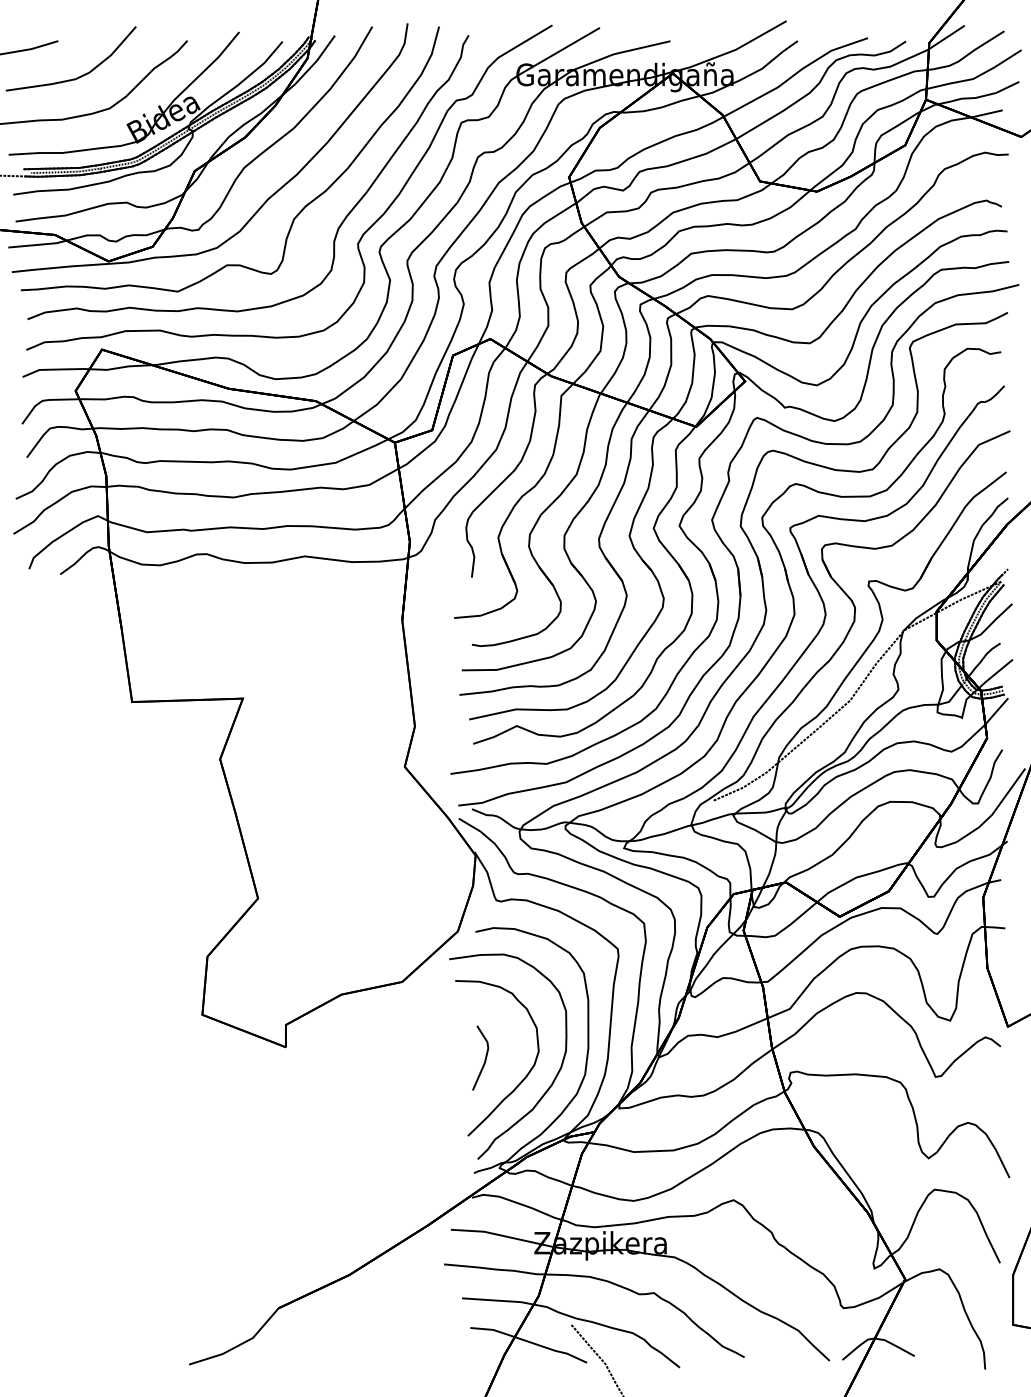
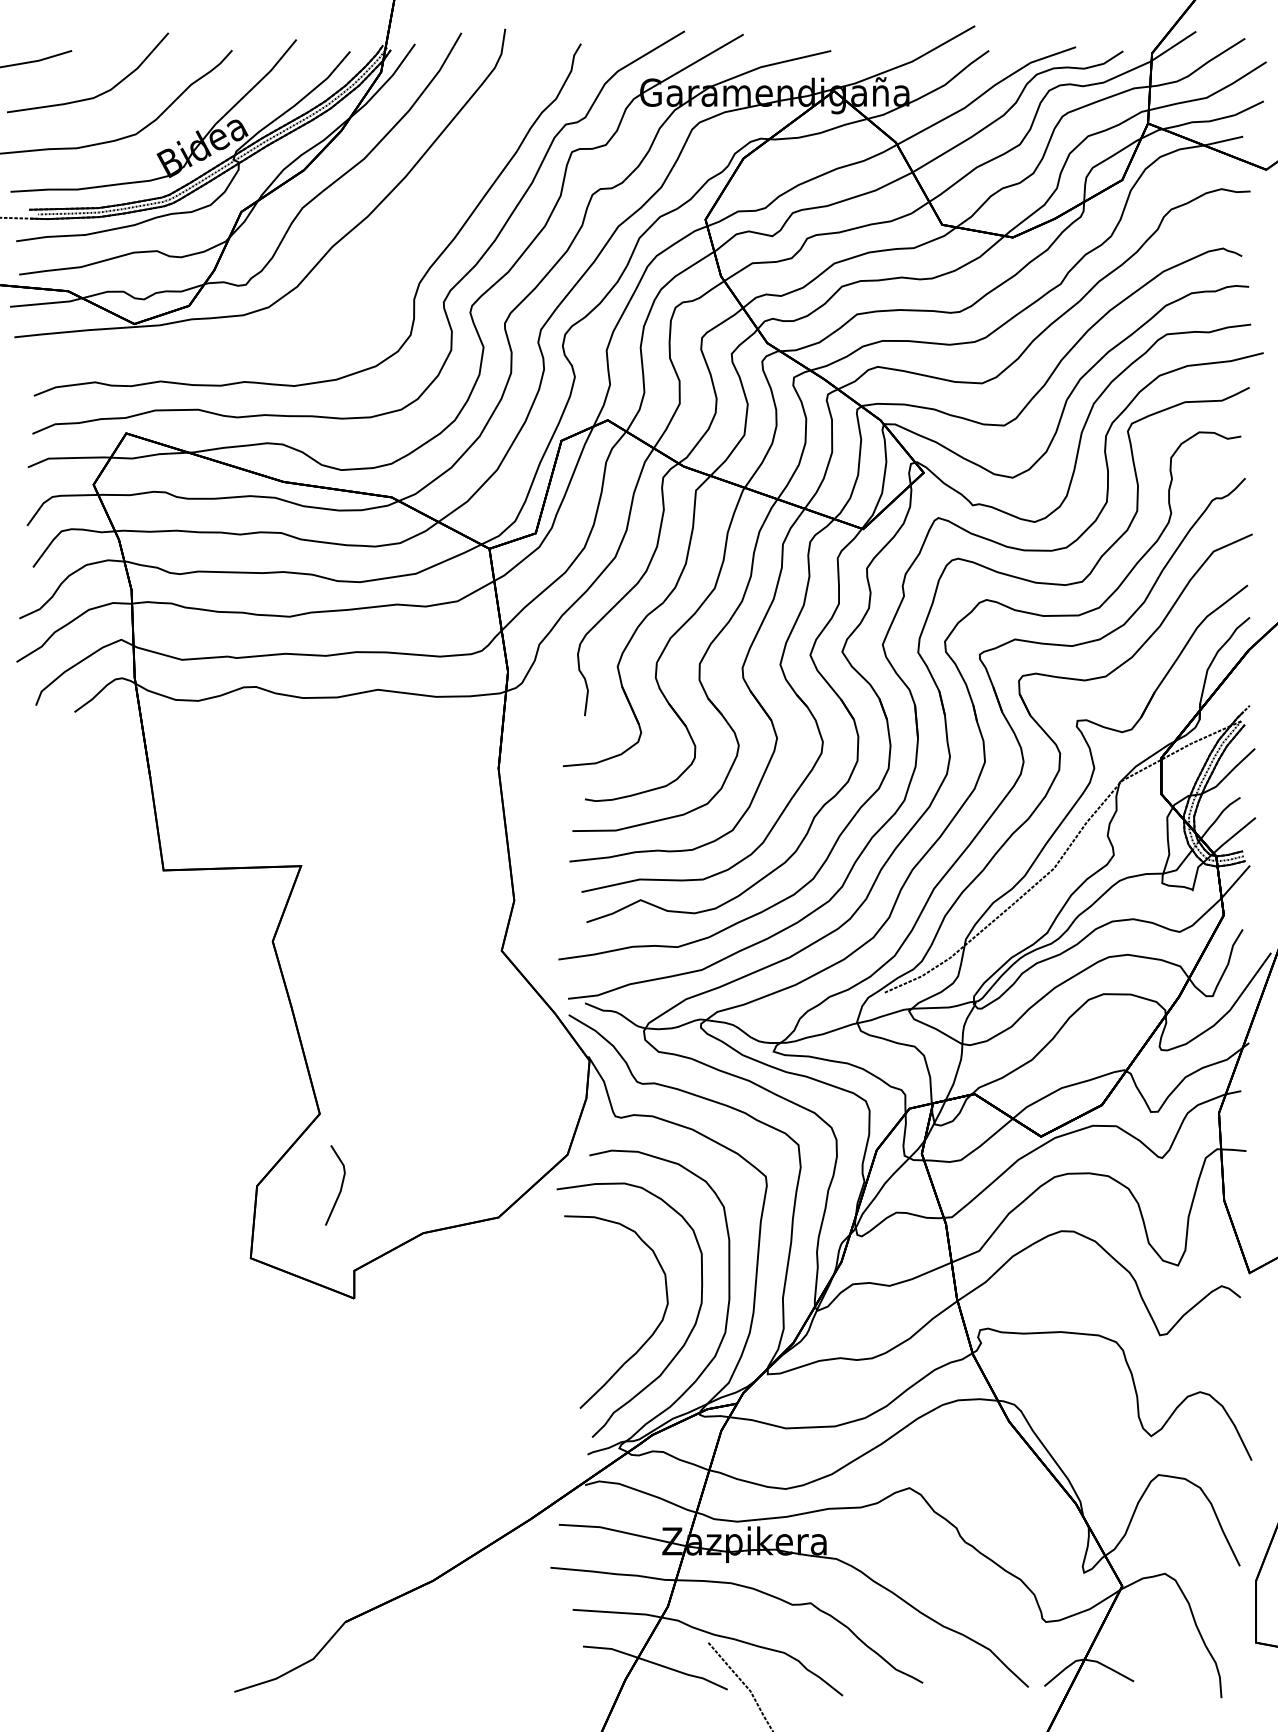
curve: (297, 213) -> (368, 264), removed
line: (484, 1059) -> (340, 1187), moved

